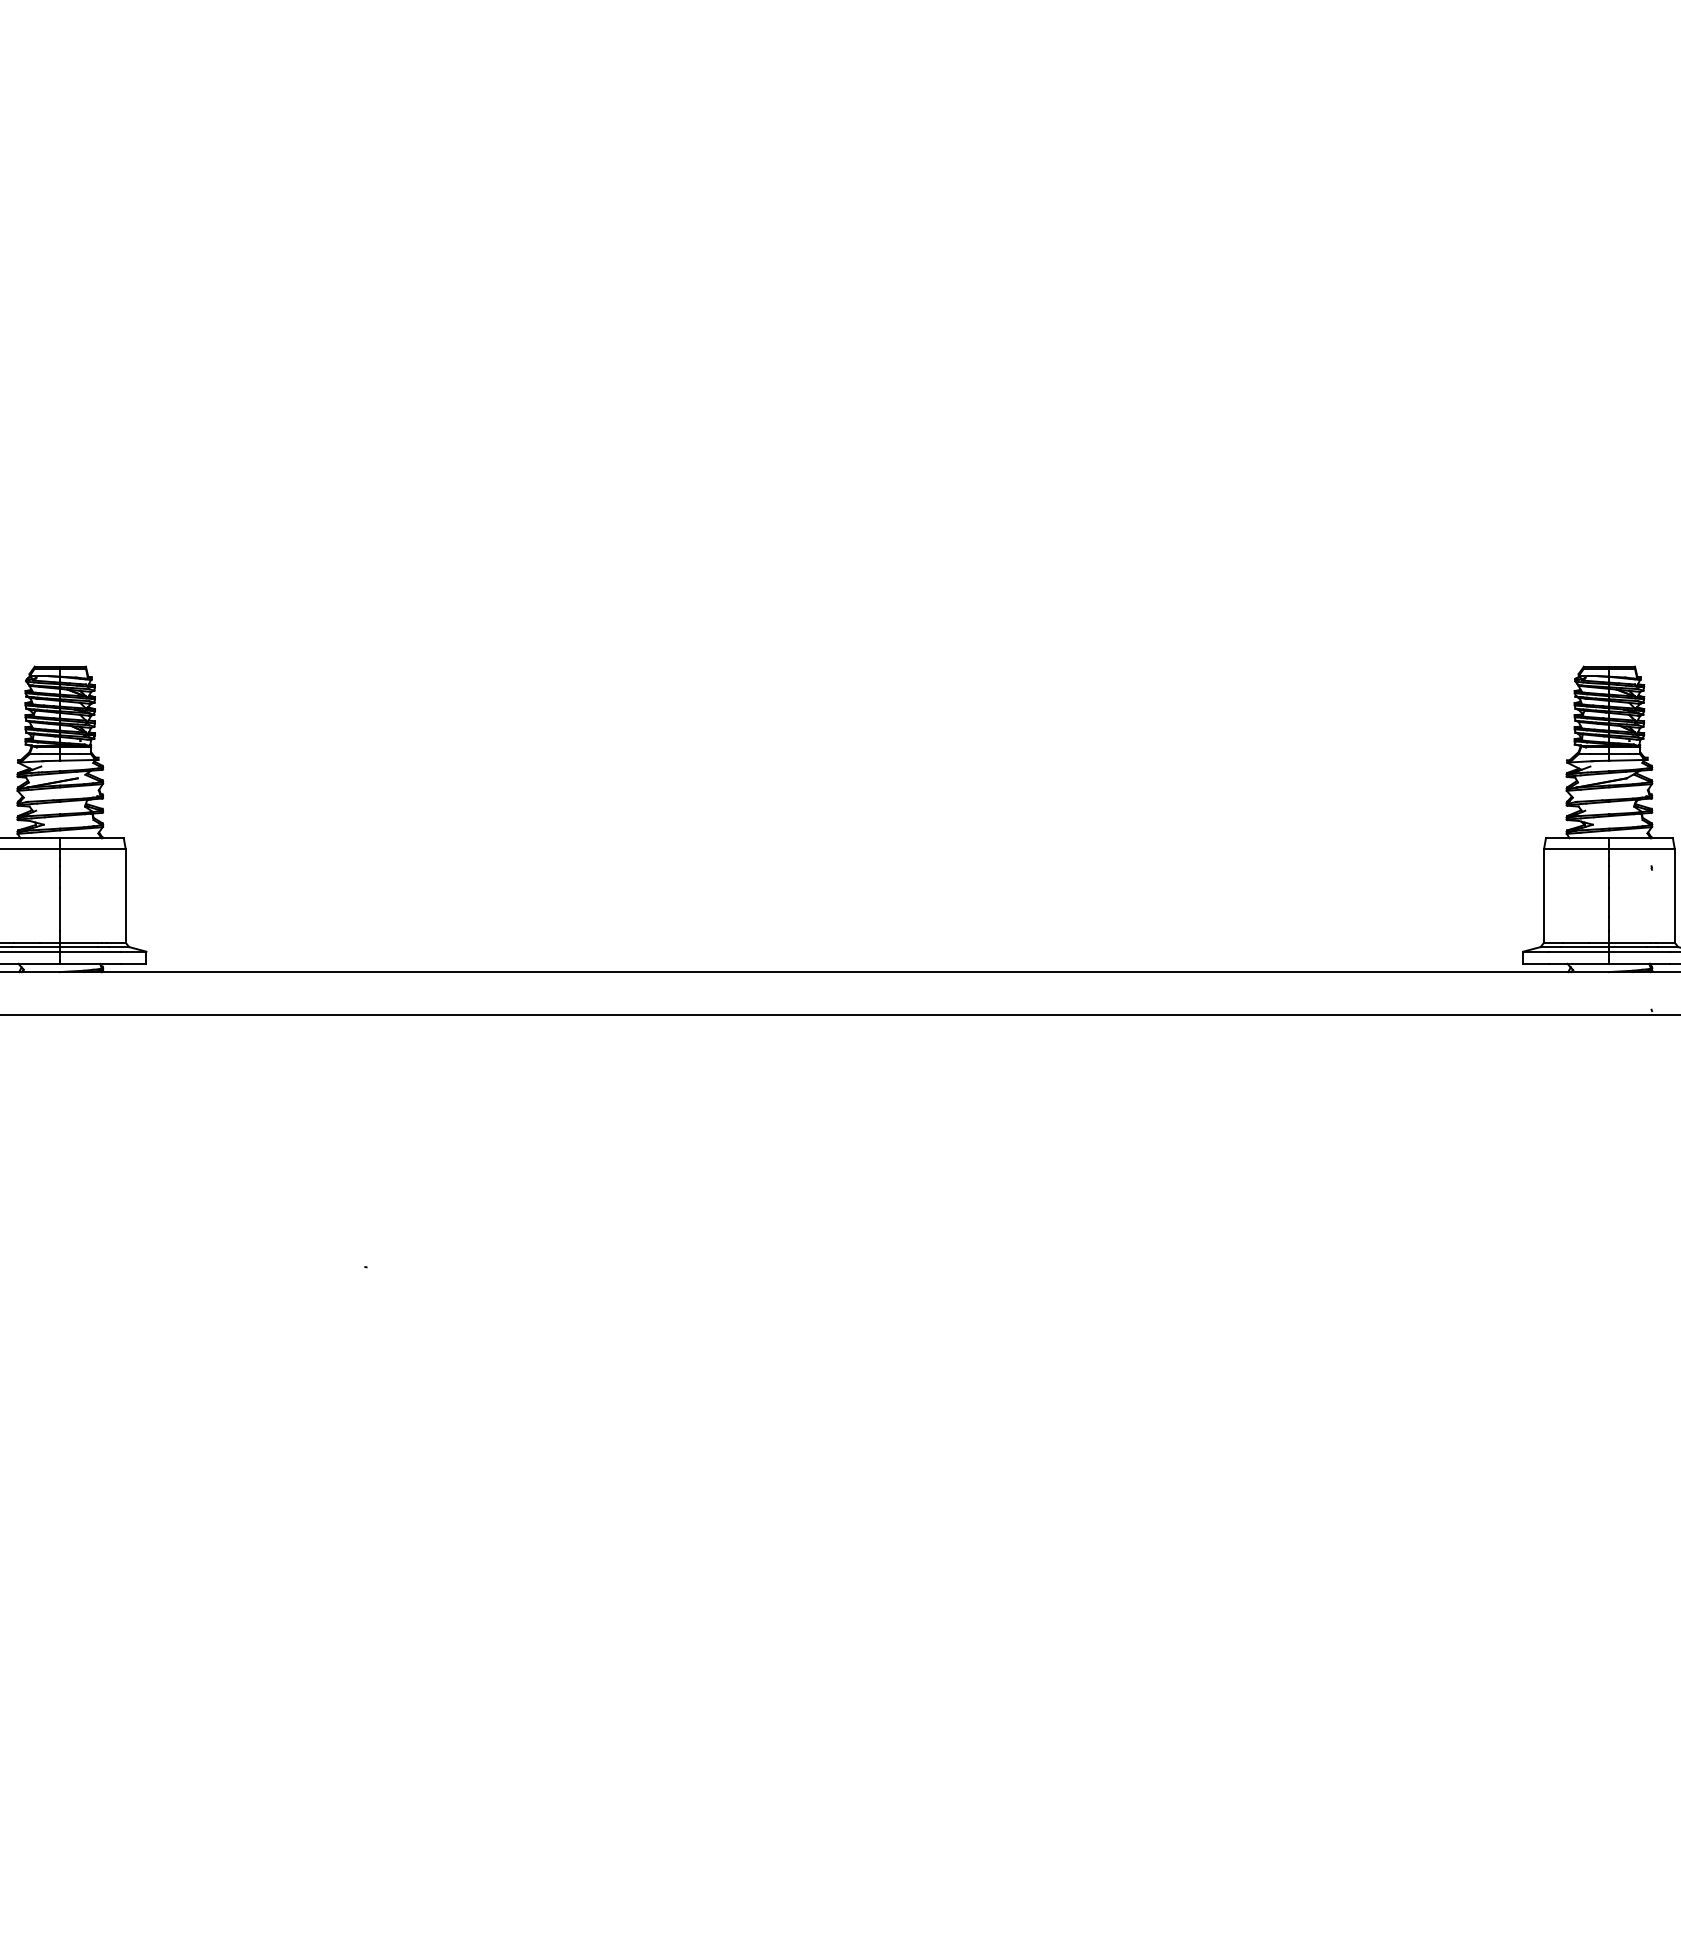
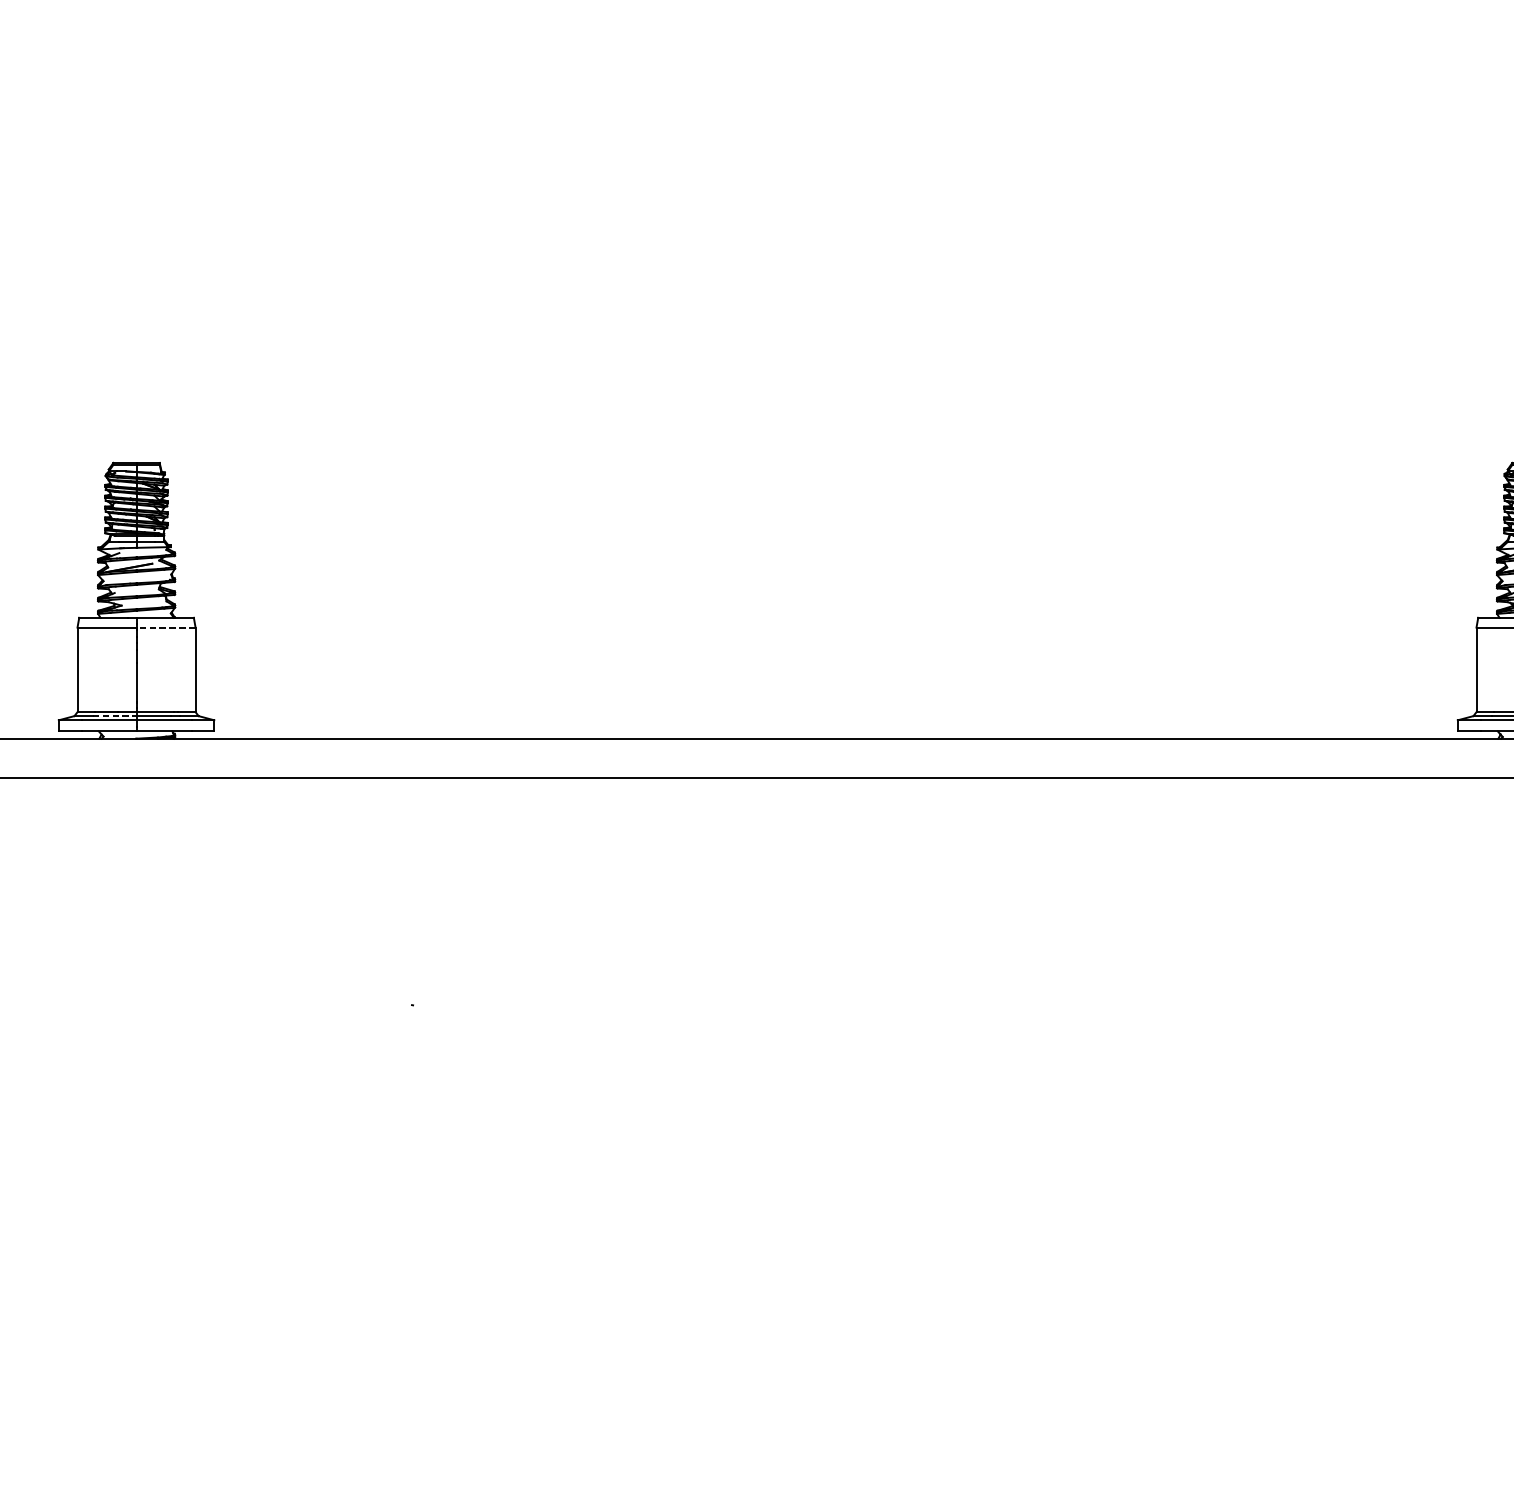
line: (93, 849) -> (166, 628), solid -> dashed
line: (36, 947) -> (115, 716), solid -> dashed

